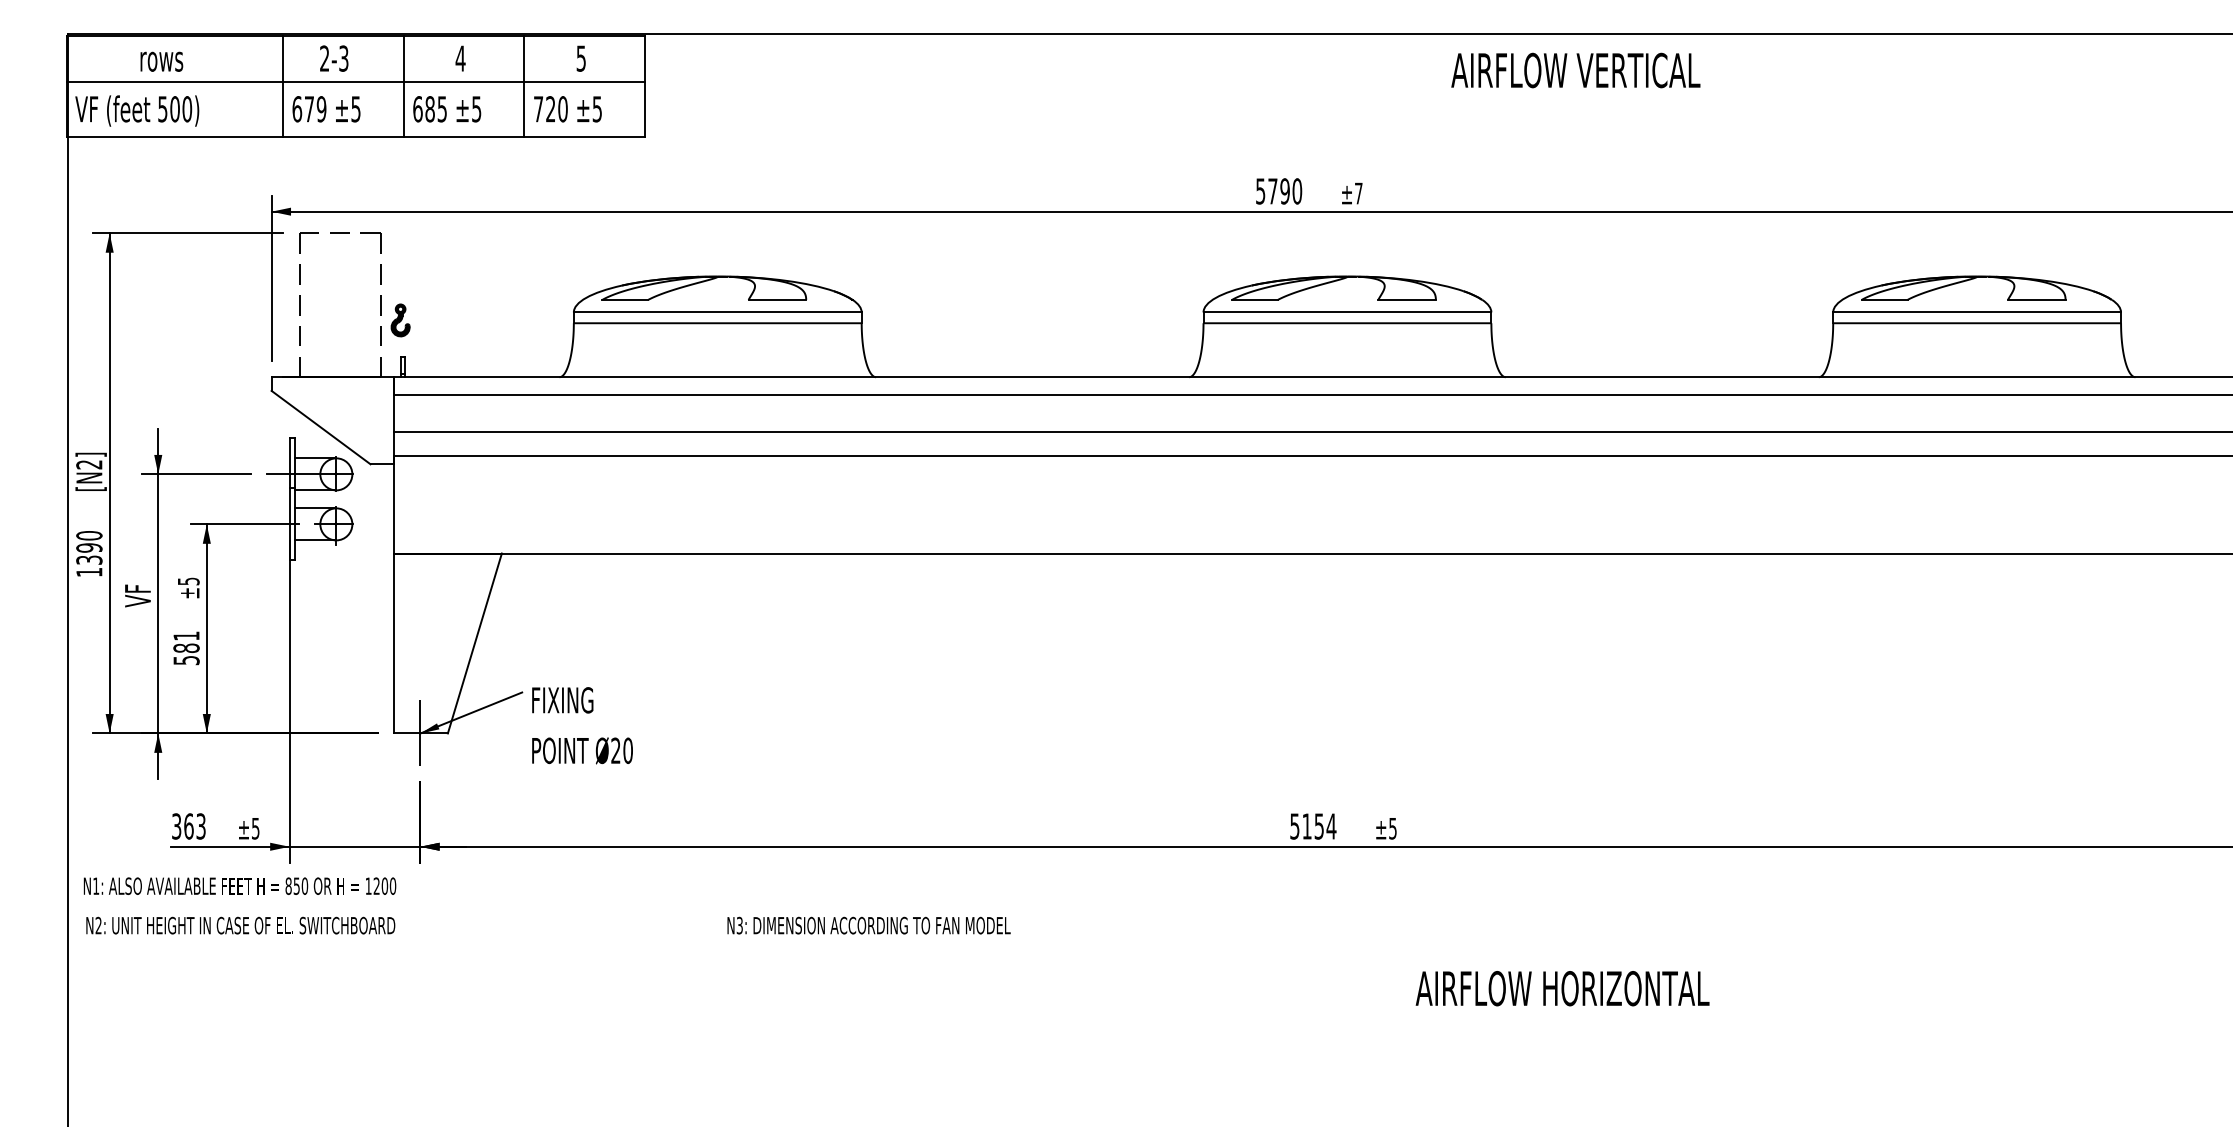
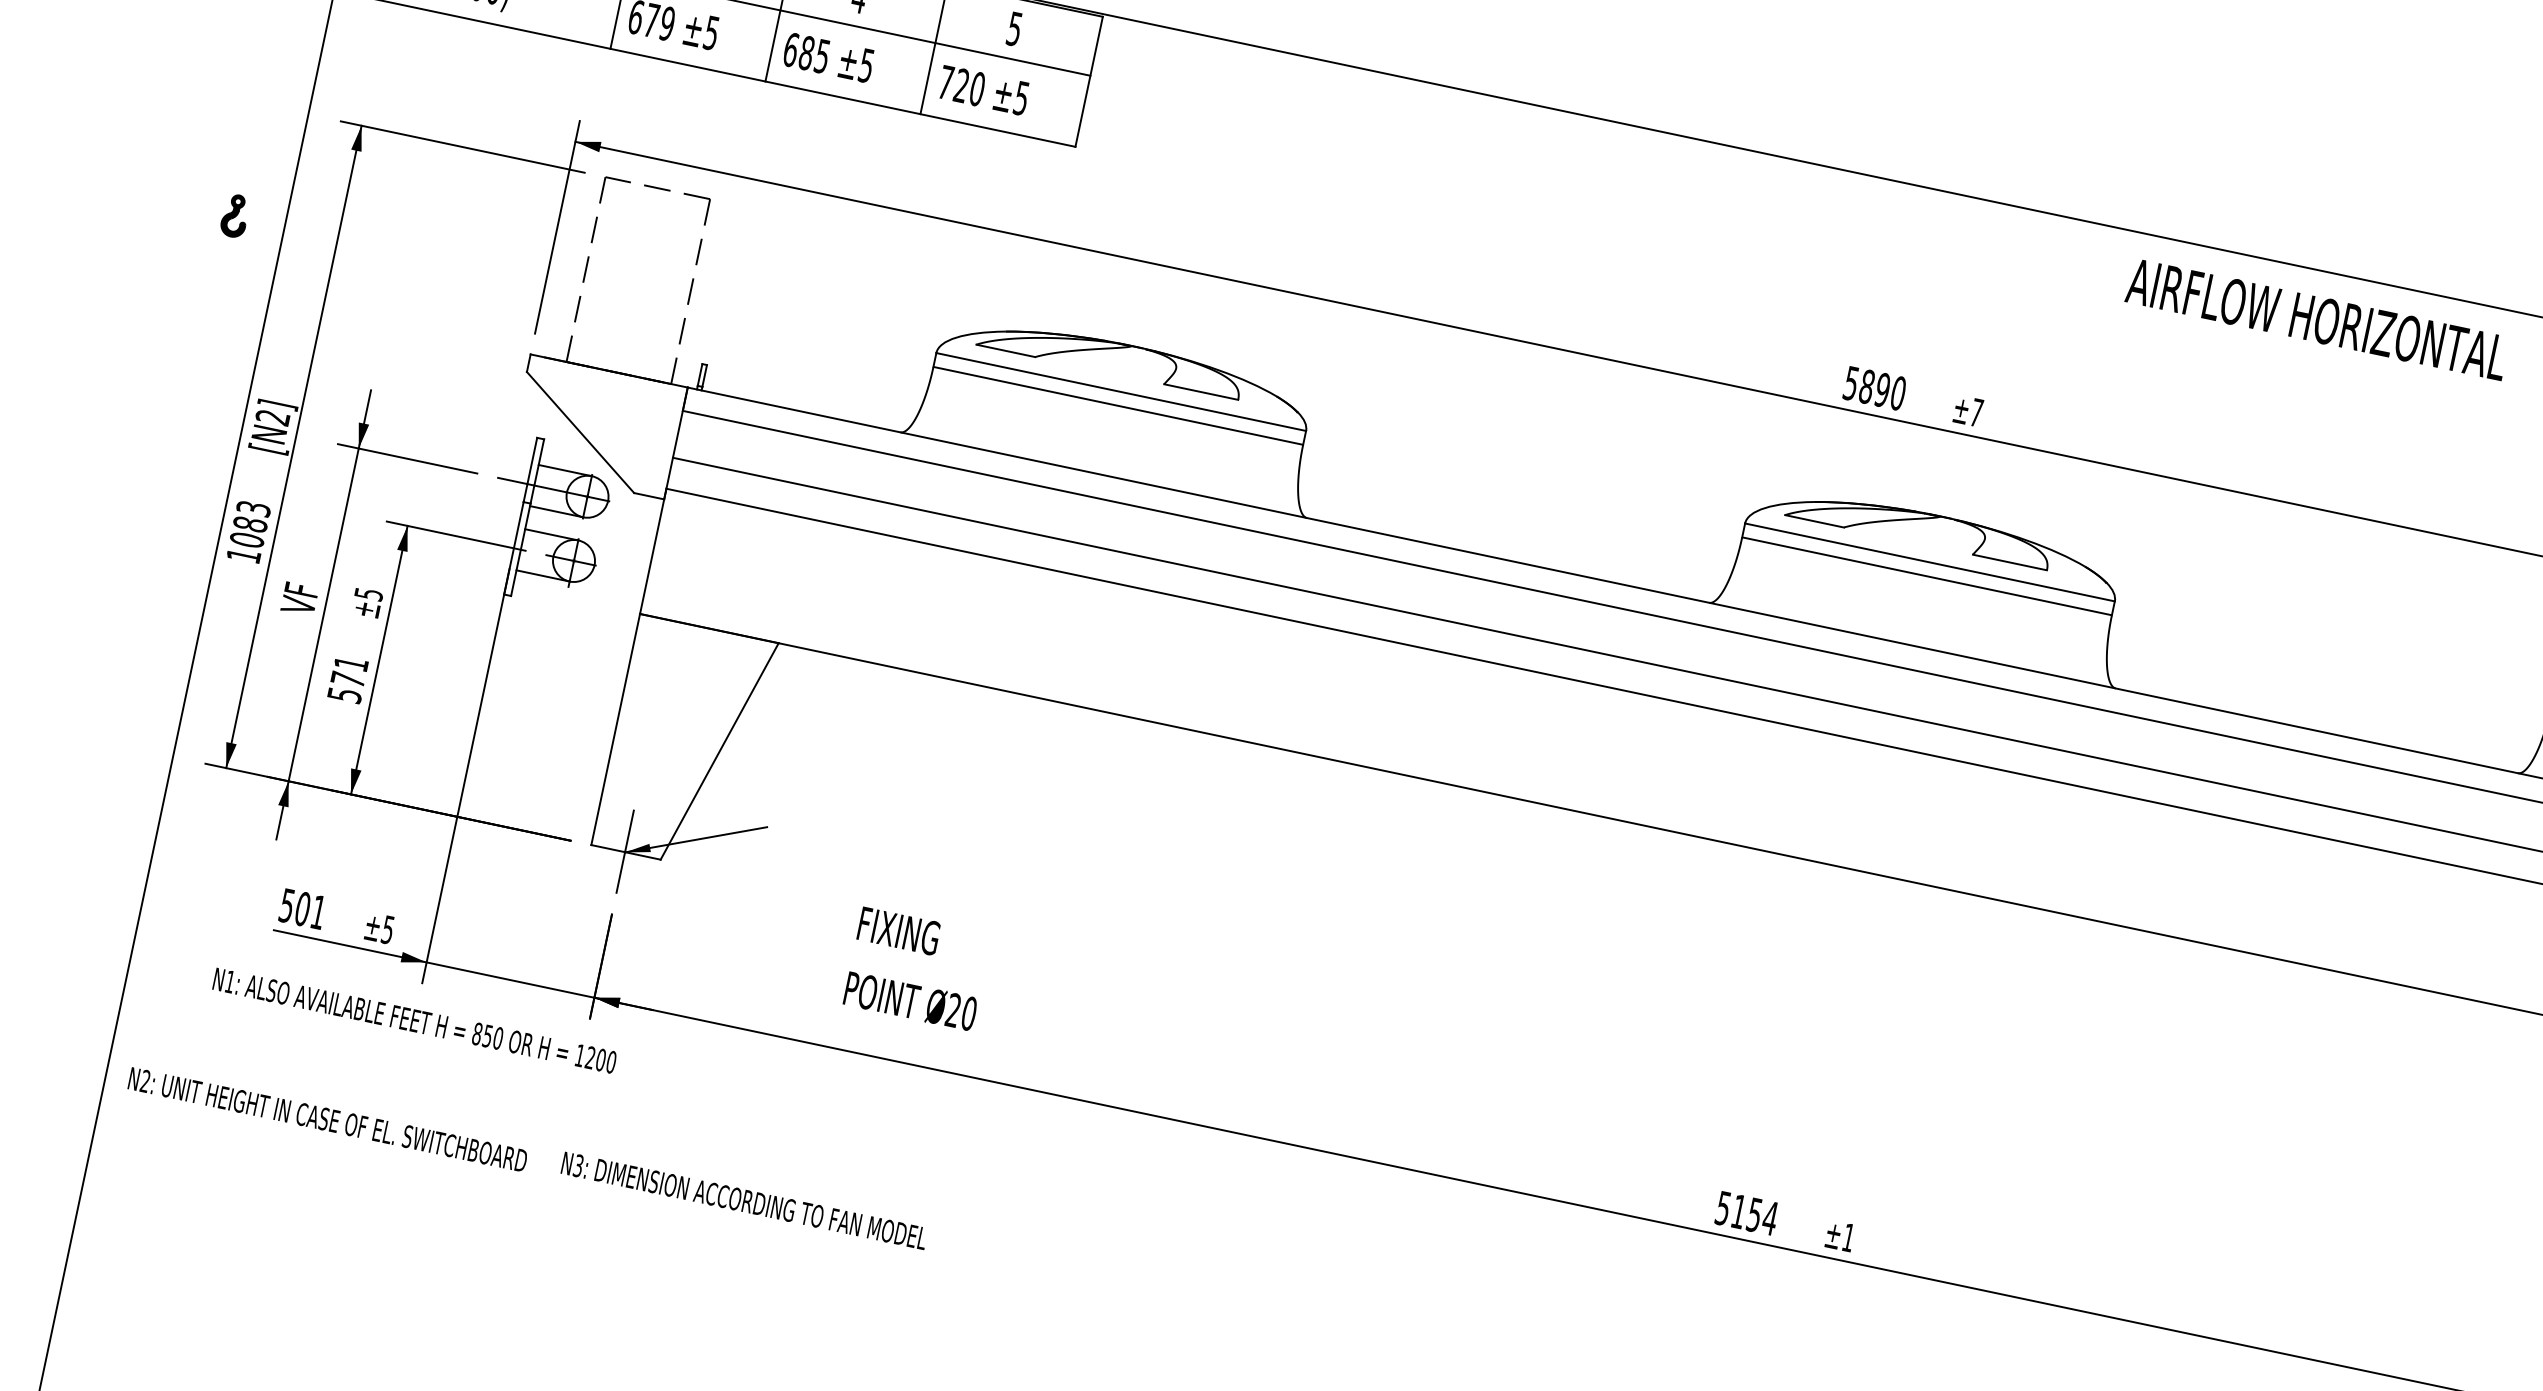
text: (1660, 70) -> (2397, 336), AIRFLOW VERTICAL -> AIRFLOW HORIZONTAL
text: (1272, 191) -> (1866, 386), 5790 -> 5890
part: (400, 320) -> (235, 216), moved
text: (89, 547) -> (250, 523), 1390 -> 1083
text: (186, 648) -> (347, 679), 581 -> 571
text: (582, 725) -> (917, 968), moved
text: (188, 826) -> (302, 908), 363 -> 501
text: (1392, 828) -> (1848, 1237), ±5 -> ±1
text: (239, 885) -> (414, 1019), moved
text: (240, 925) -> (327, 1119), moved
text: (868, 925) -> (743, 1200), moved

